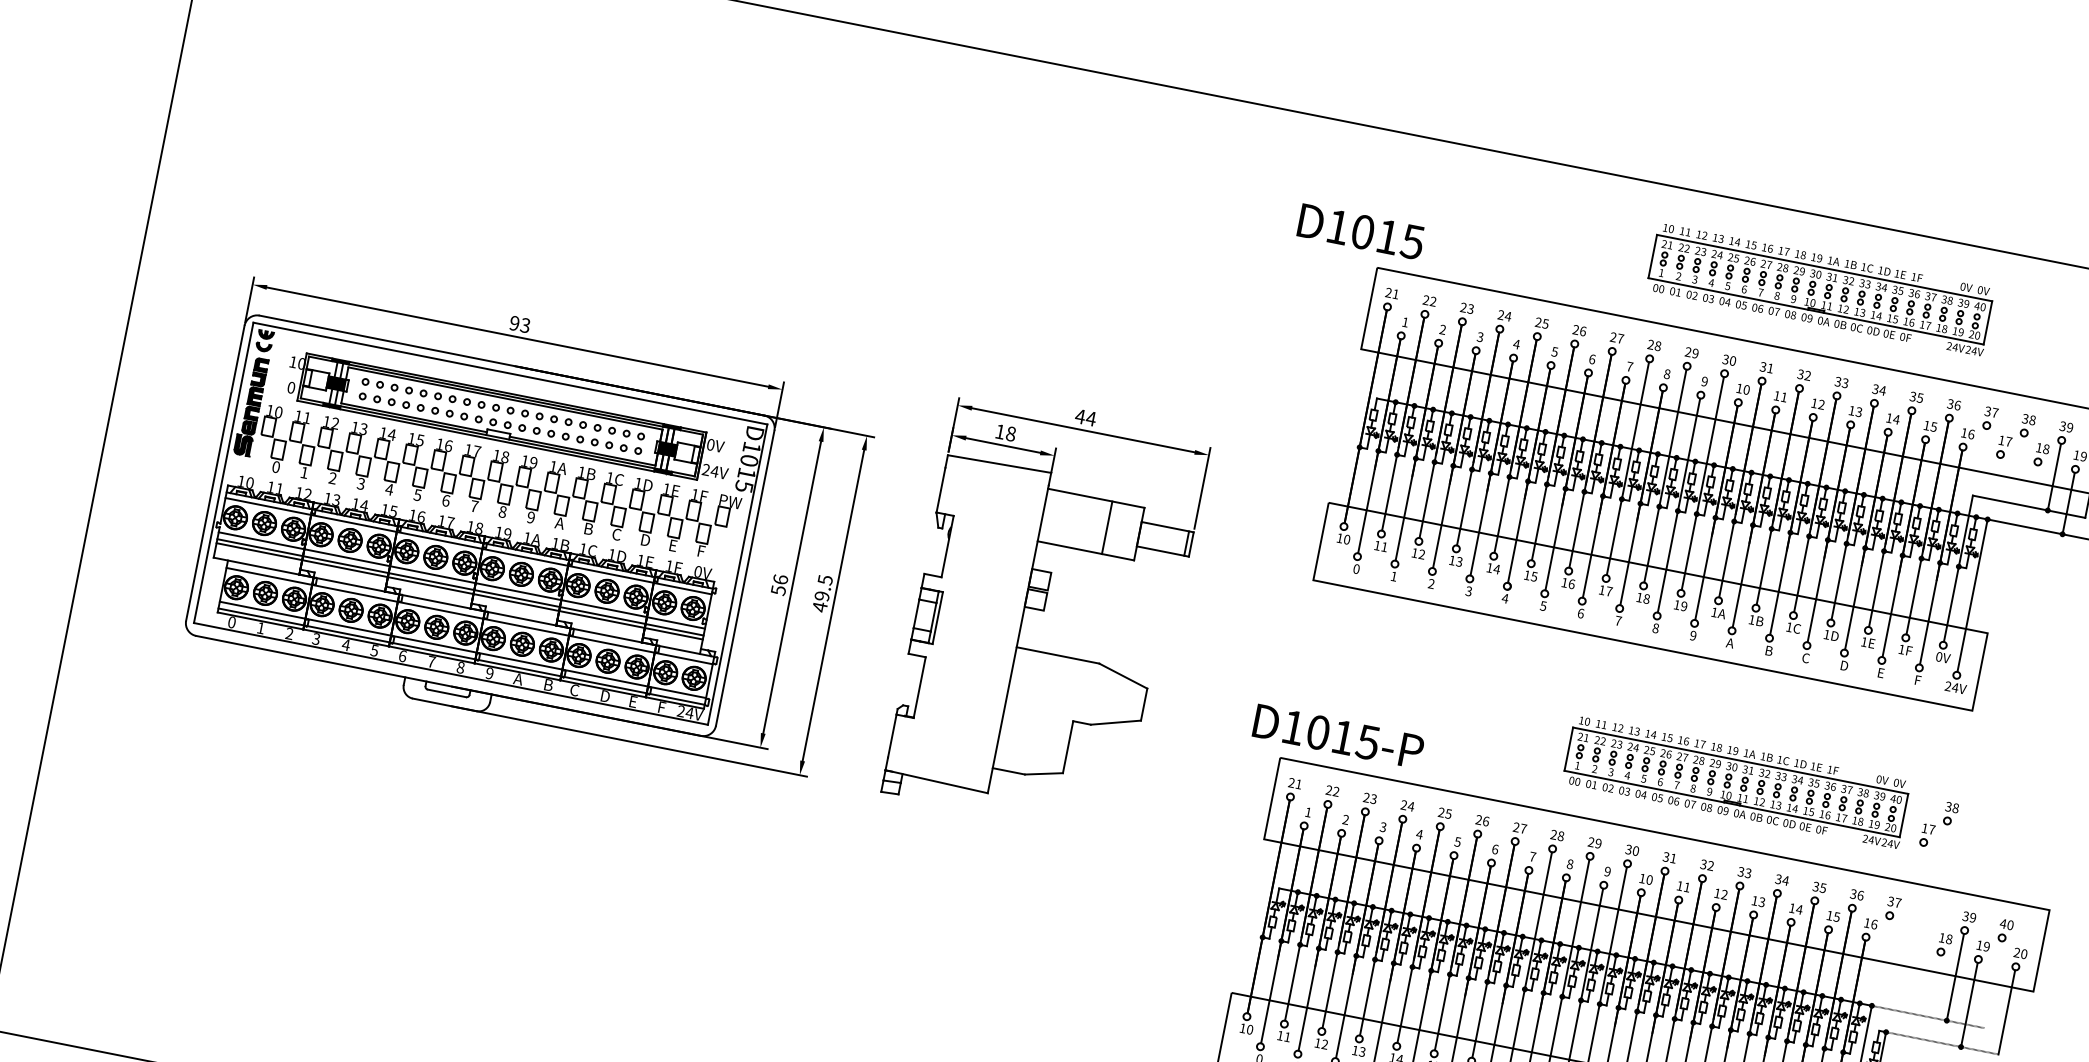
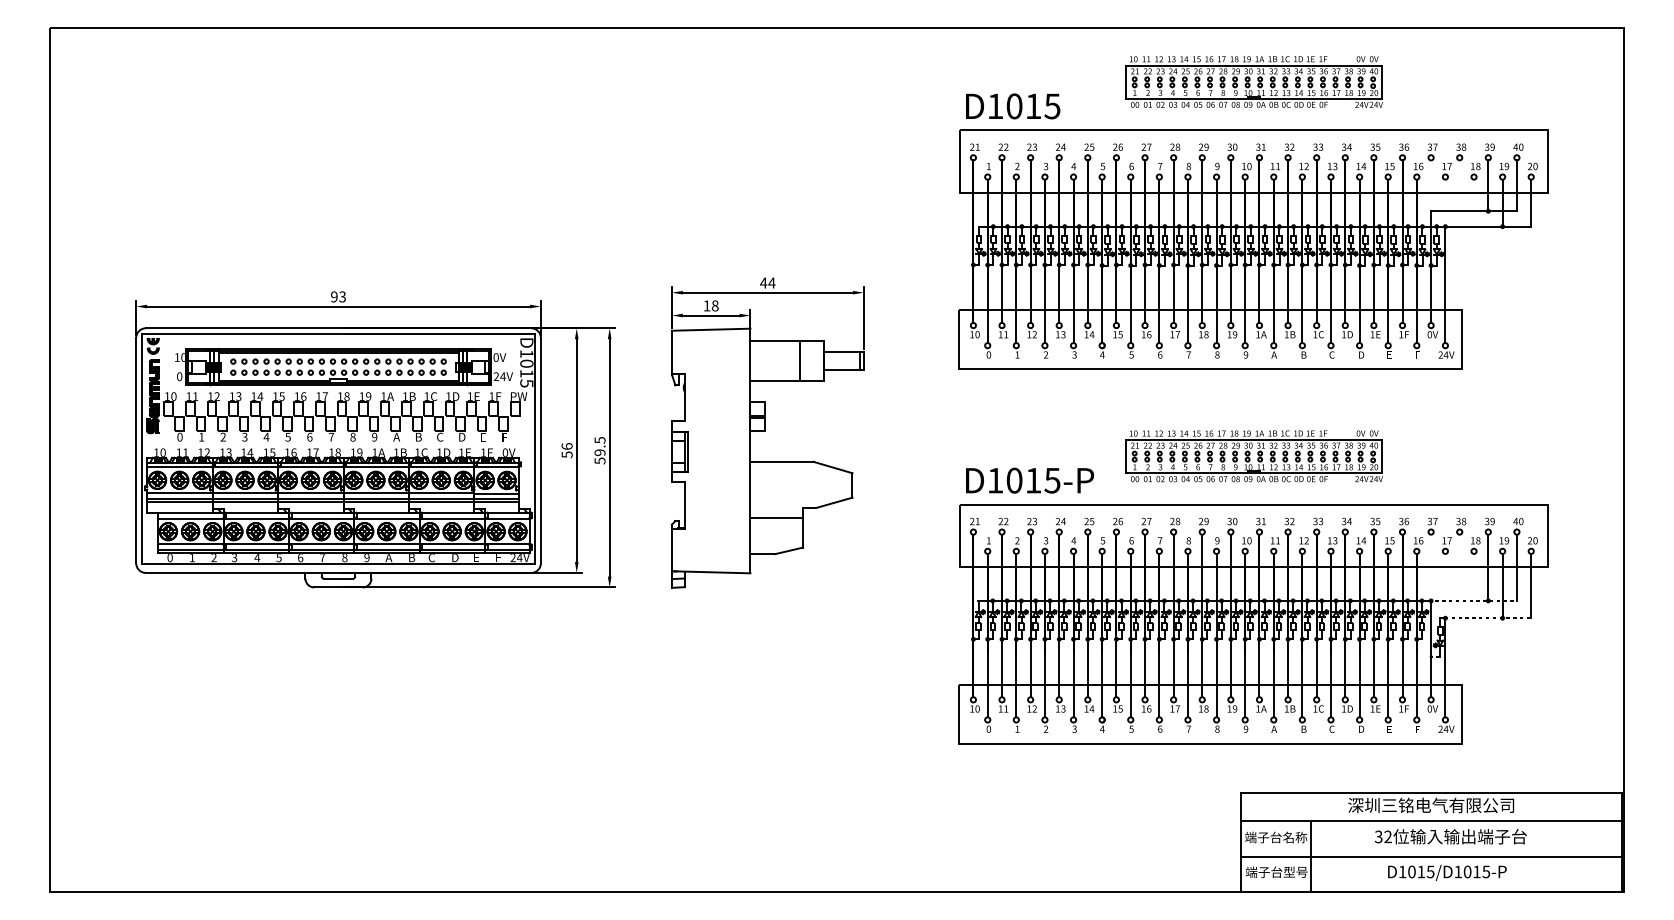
text: (1361, 232) -> (1013, 106), moved
part: (1819, 288) -> (1253, 81), moved
text: (819, 606) -> (599, 460), 49.5 -> 59.5
line: (1036, 726) -> (776, 517), added
text: (1337, 736) -> (1029, 480), moved
part: (1735, 782) -> (1253, 456), moved
part: (1938, 823) -> (1453, 535), moved
line: (1992, 984) -> (1516, 567), added

